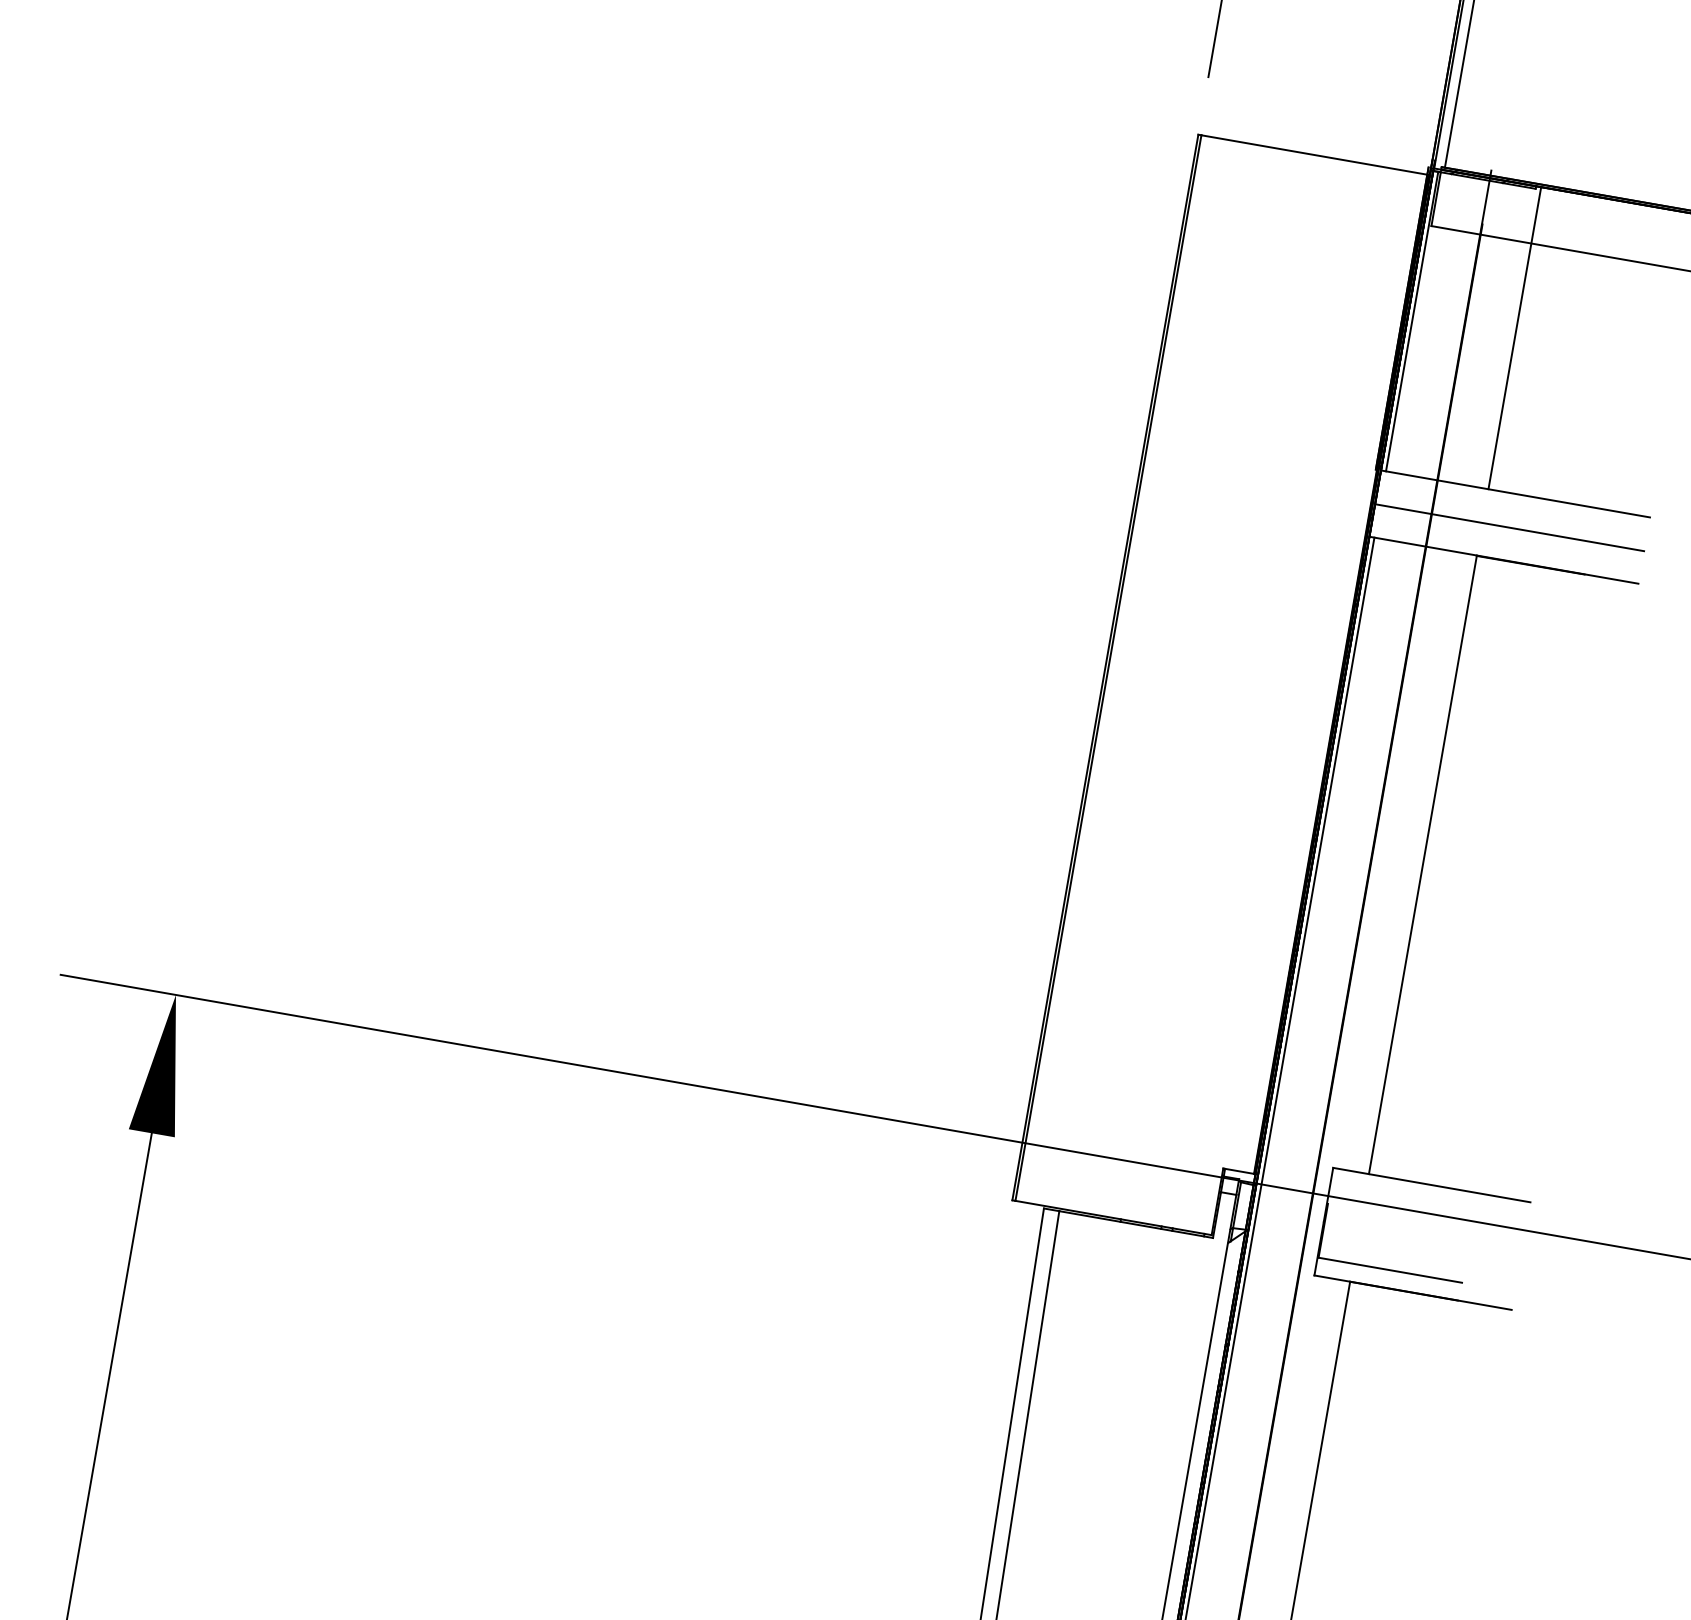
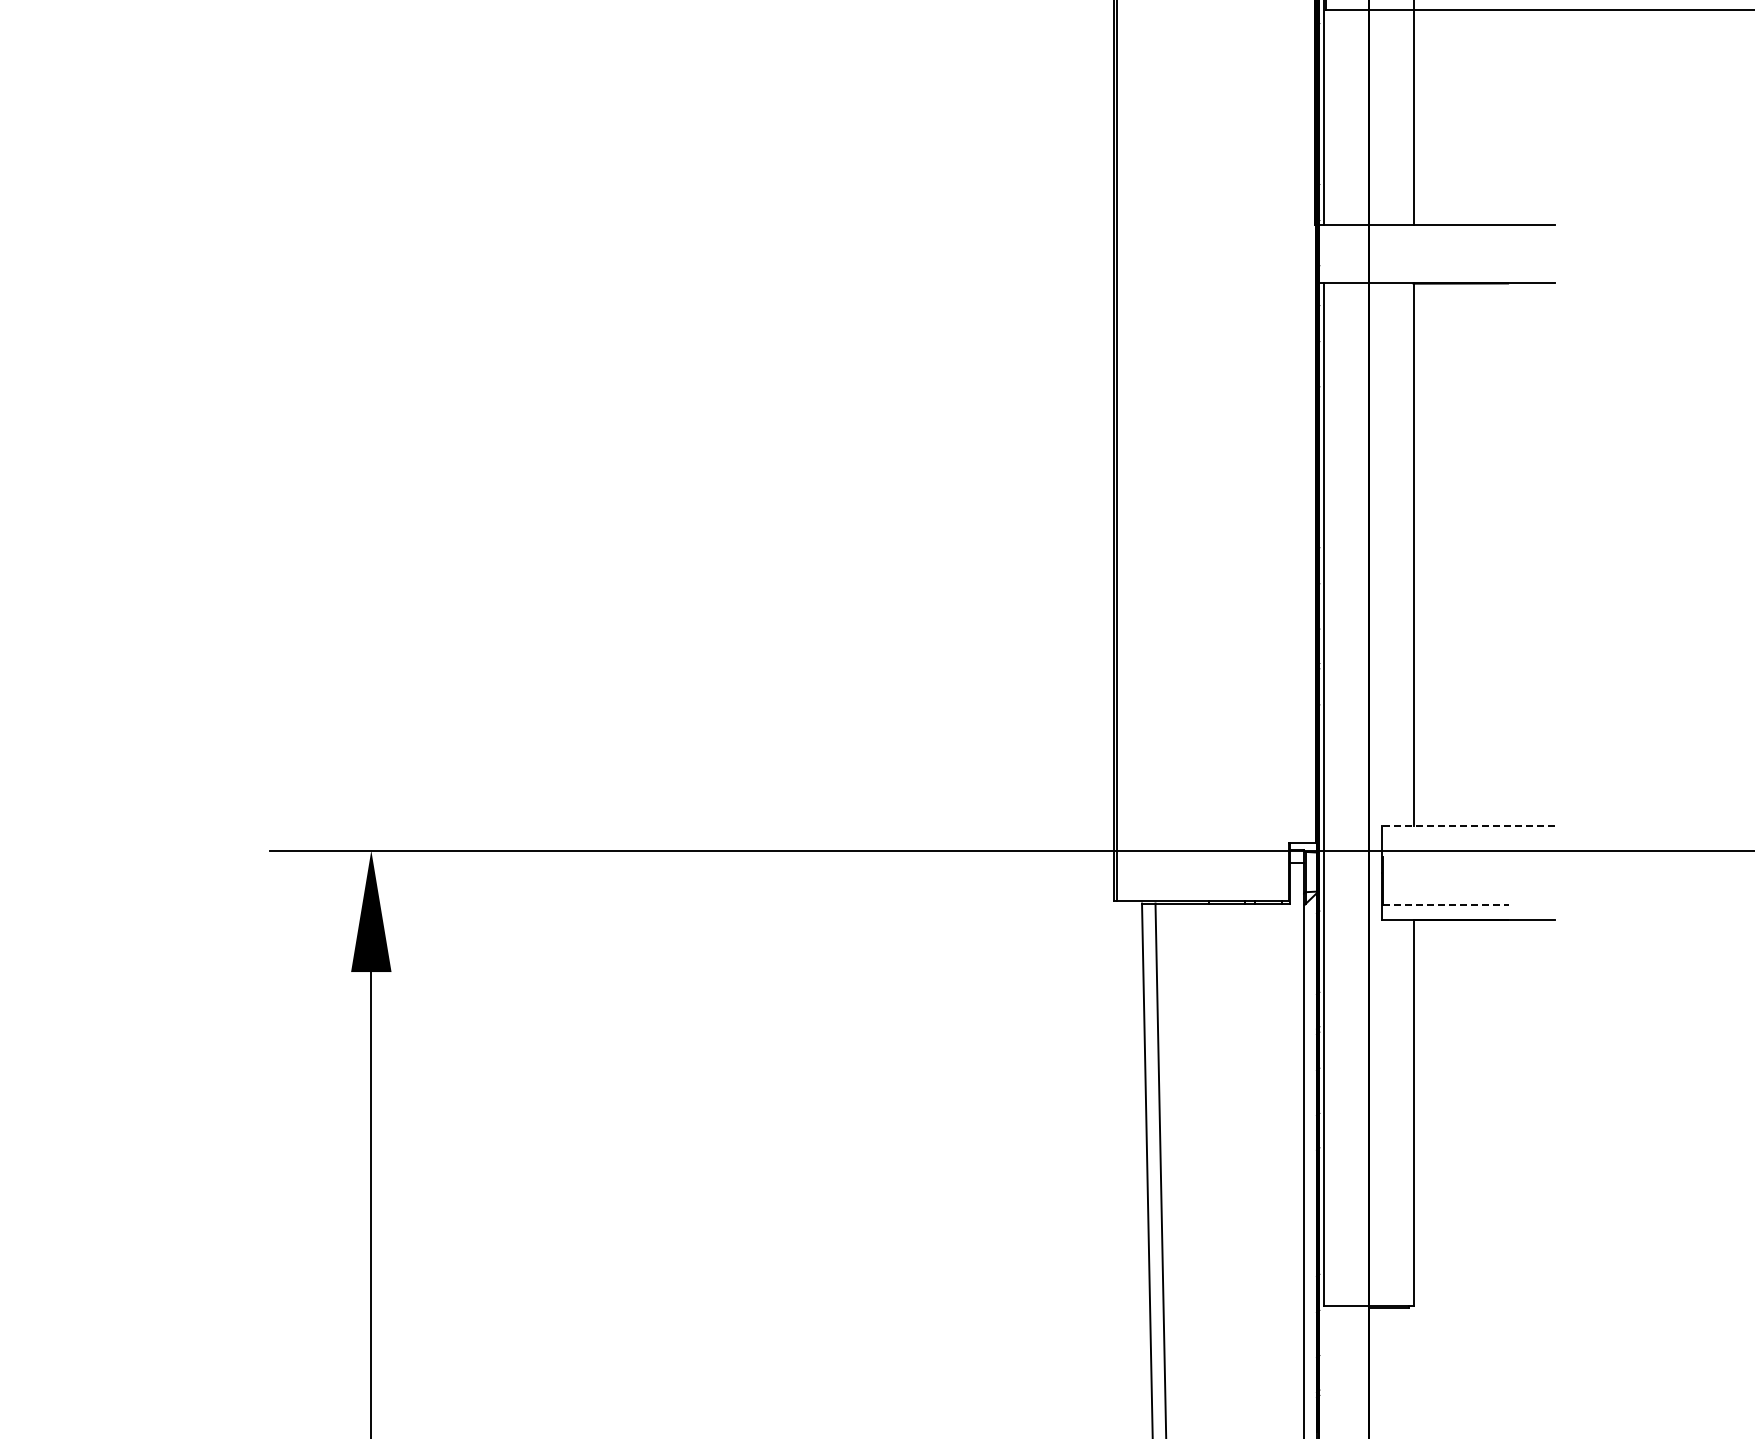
line: (1509, 527) -> (1437, 254), removed
line: (1431, 1184) -> (1468, 825), solid -> dashed
line: (1390, 1270) -> (1446, 904), solid -> dashed

